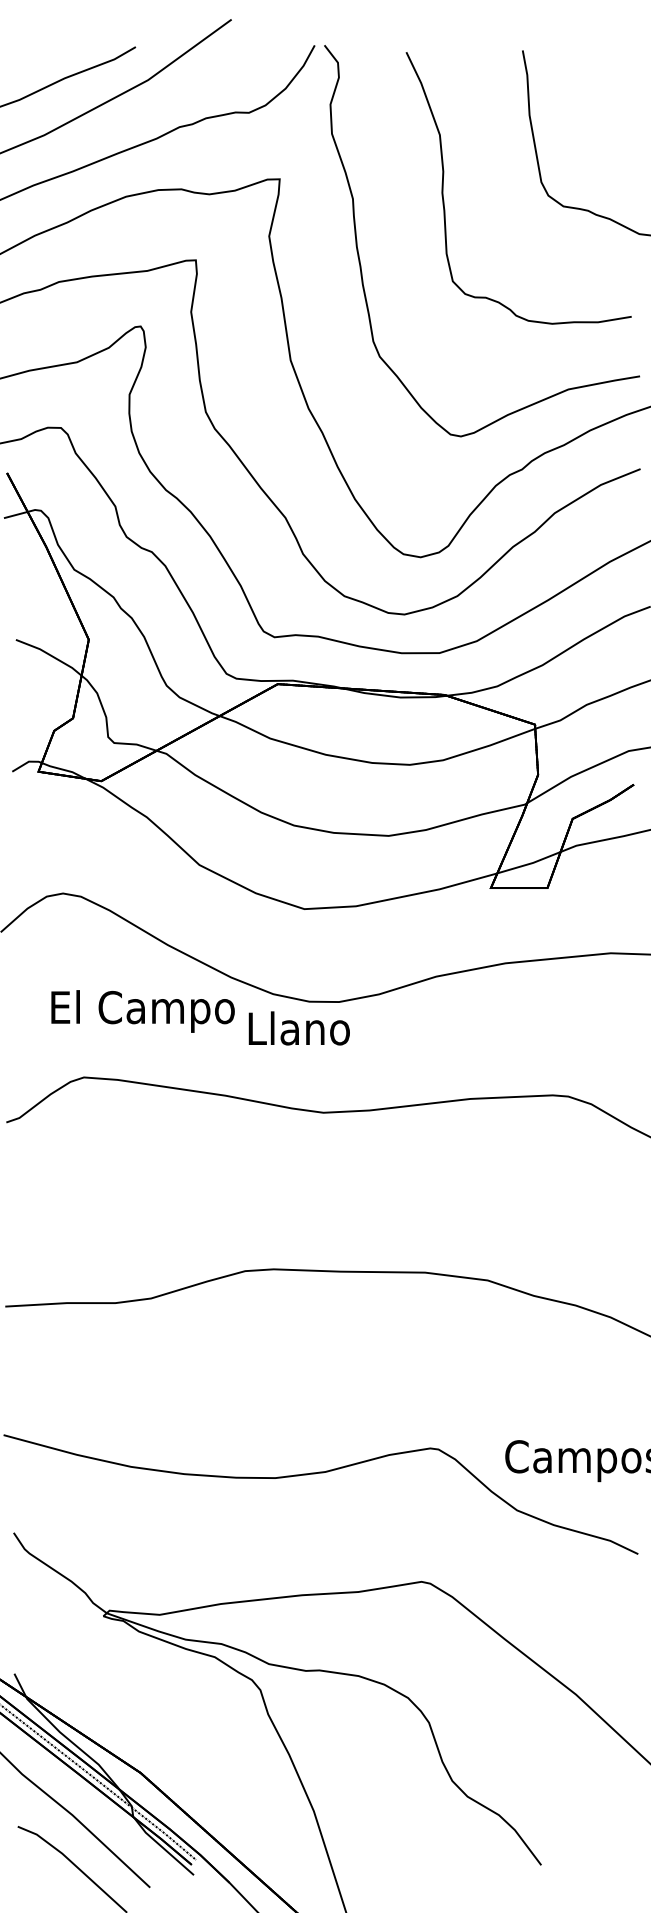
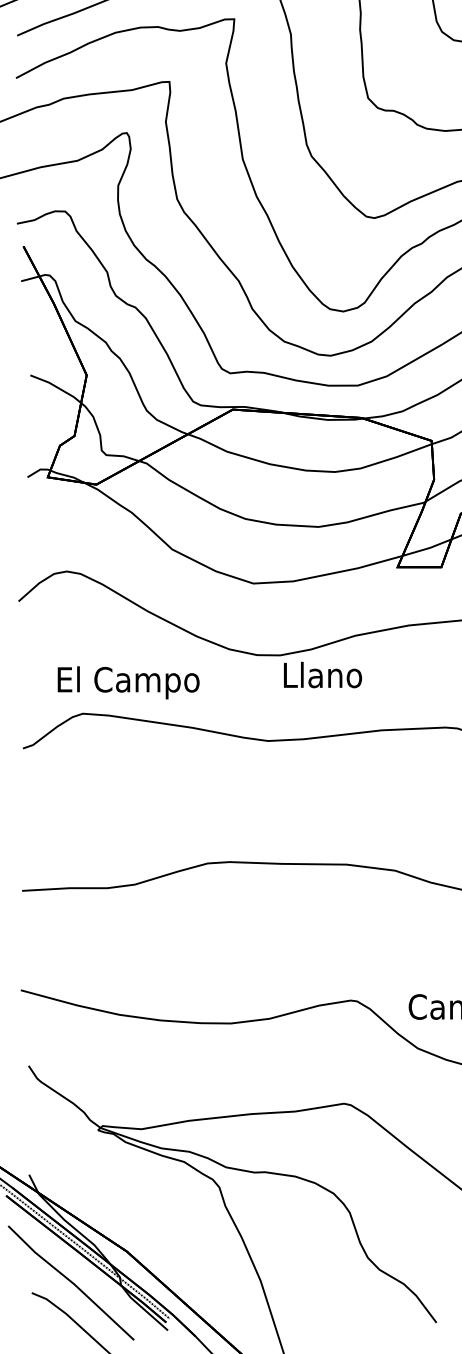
text: (142, 1011) -> (128, 682), moved
text: (298, 1028) -> (322, 675), moved

